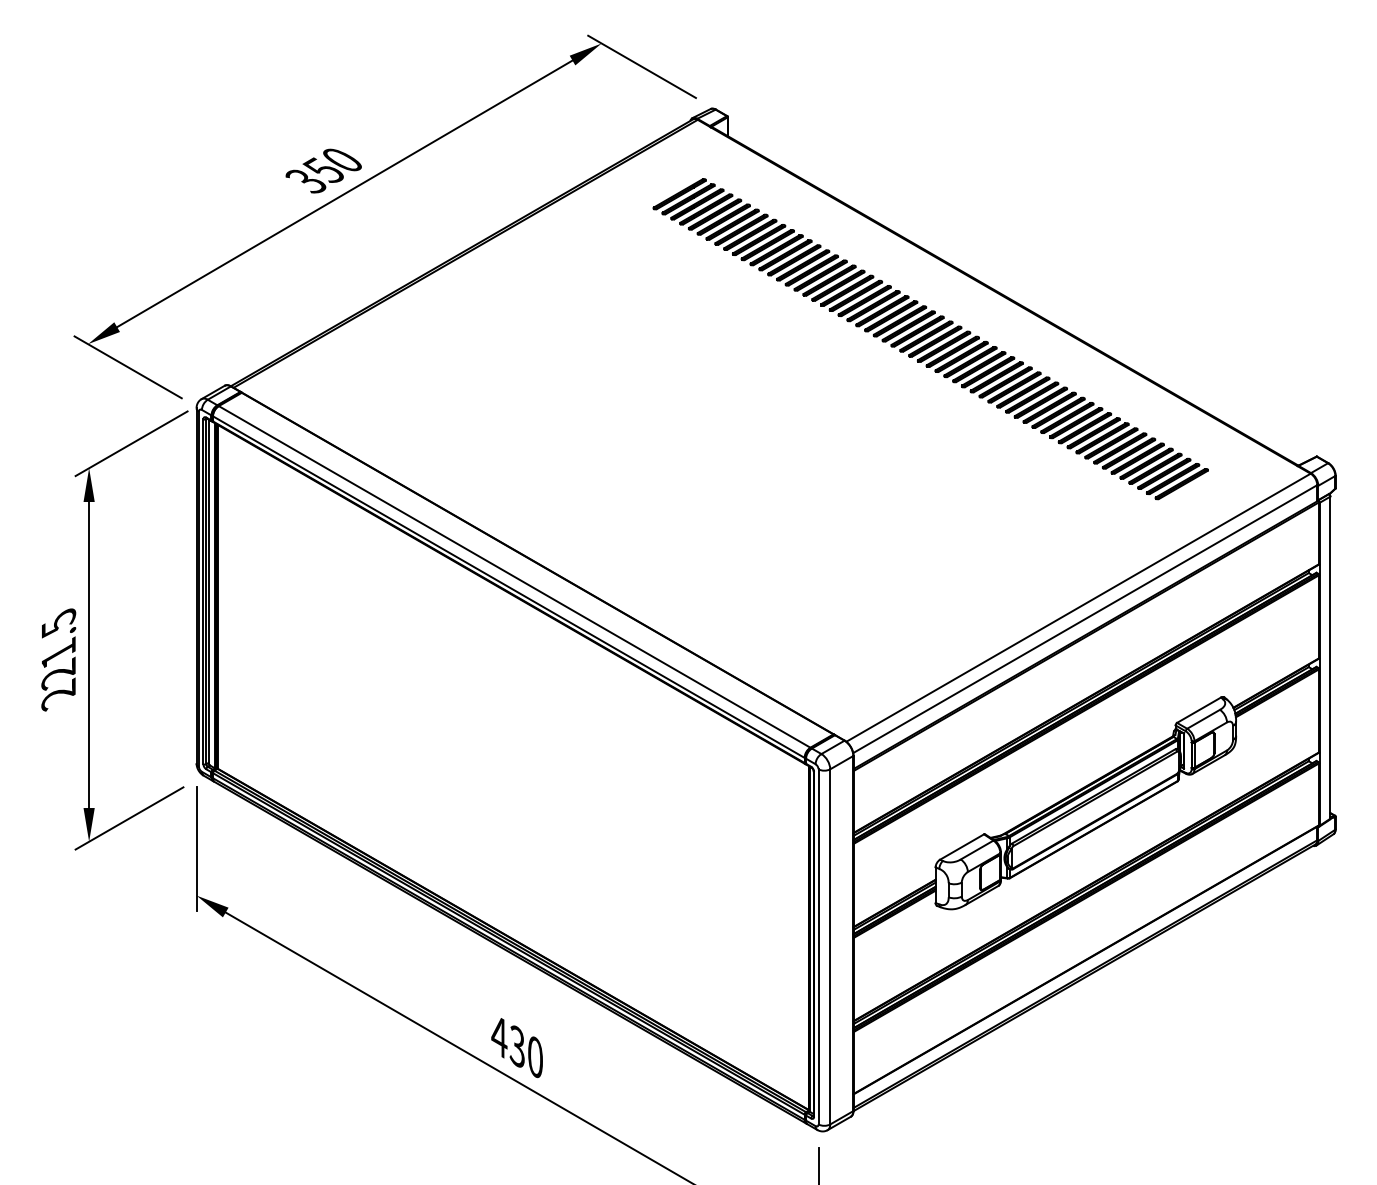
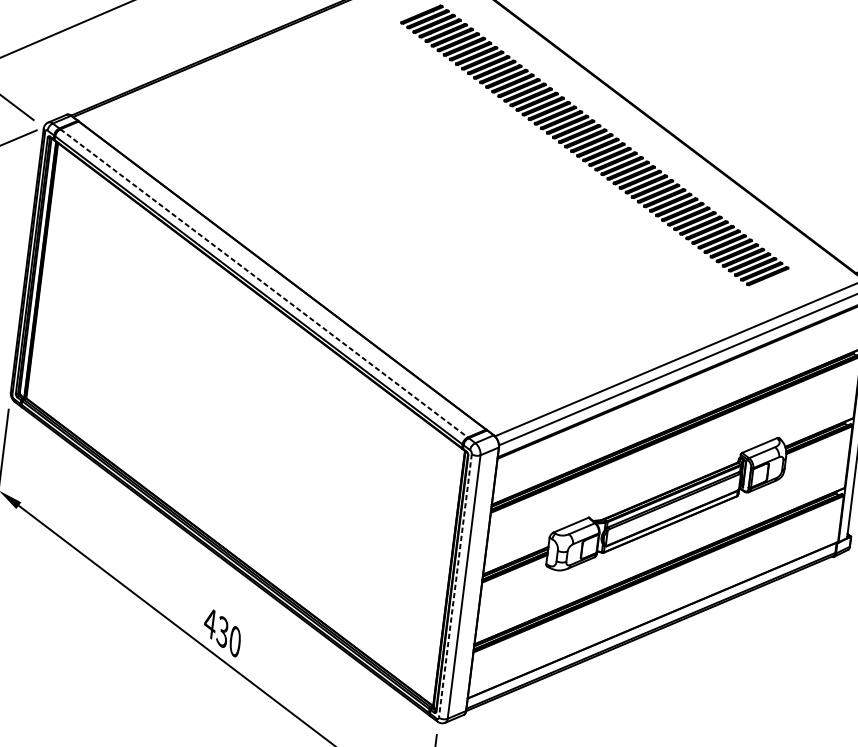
line: (514, 576) -> (264, 283), solid -> dashed
line: (818, 946) -> (455, 585), solid -> dashed

